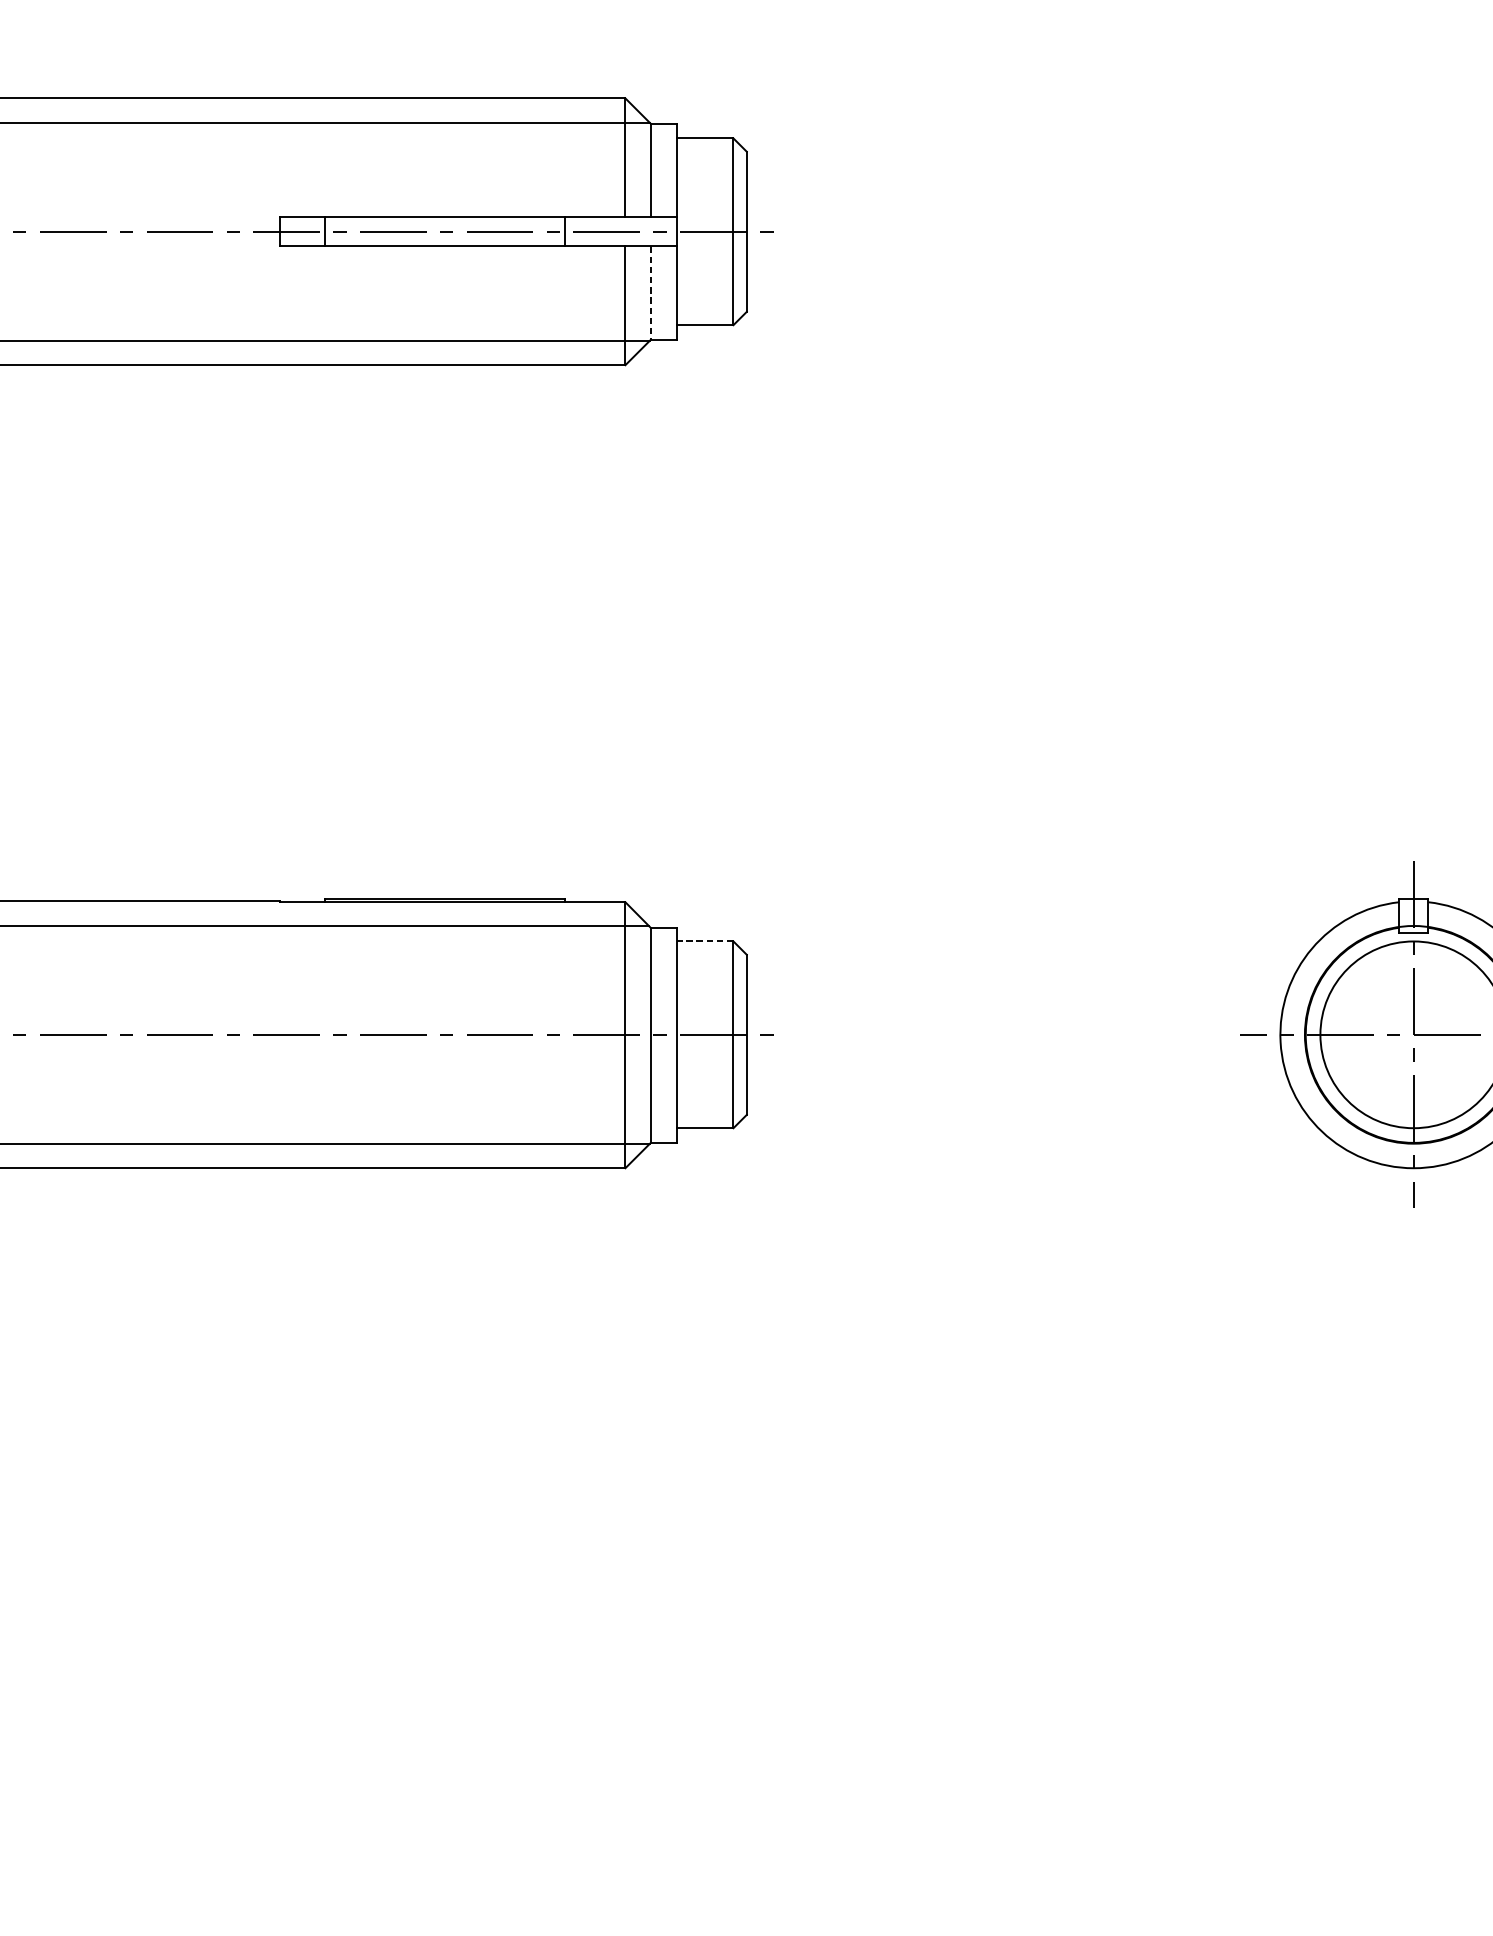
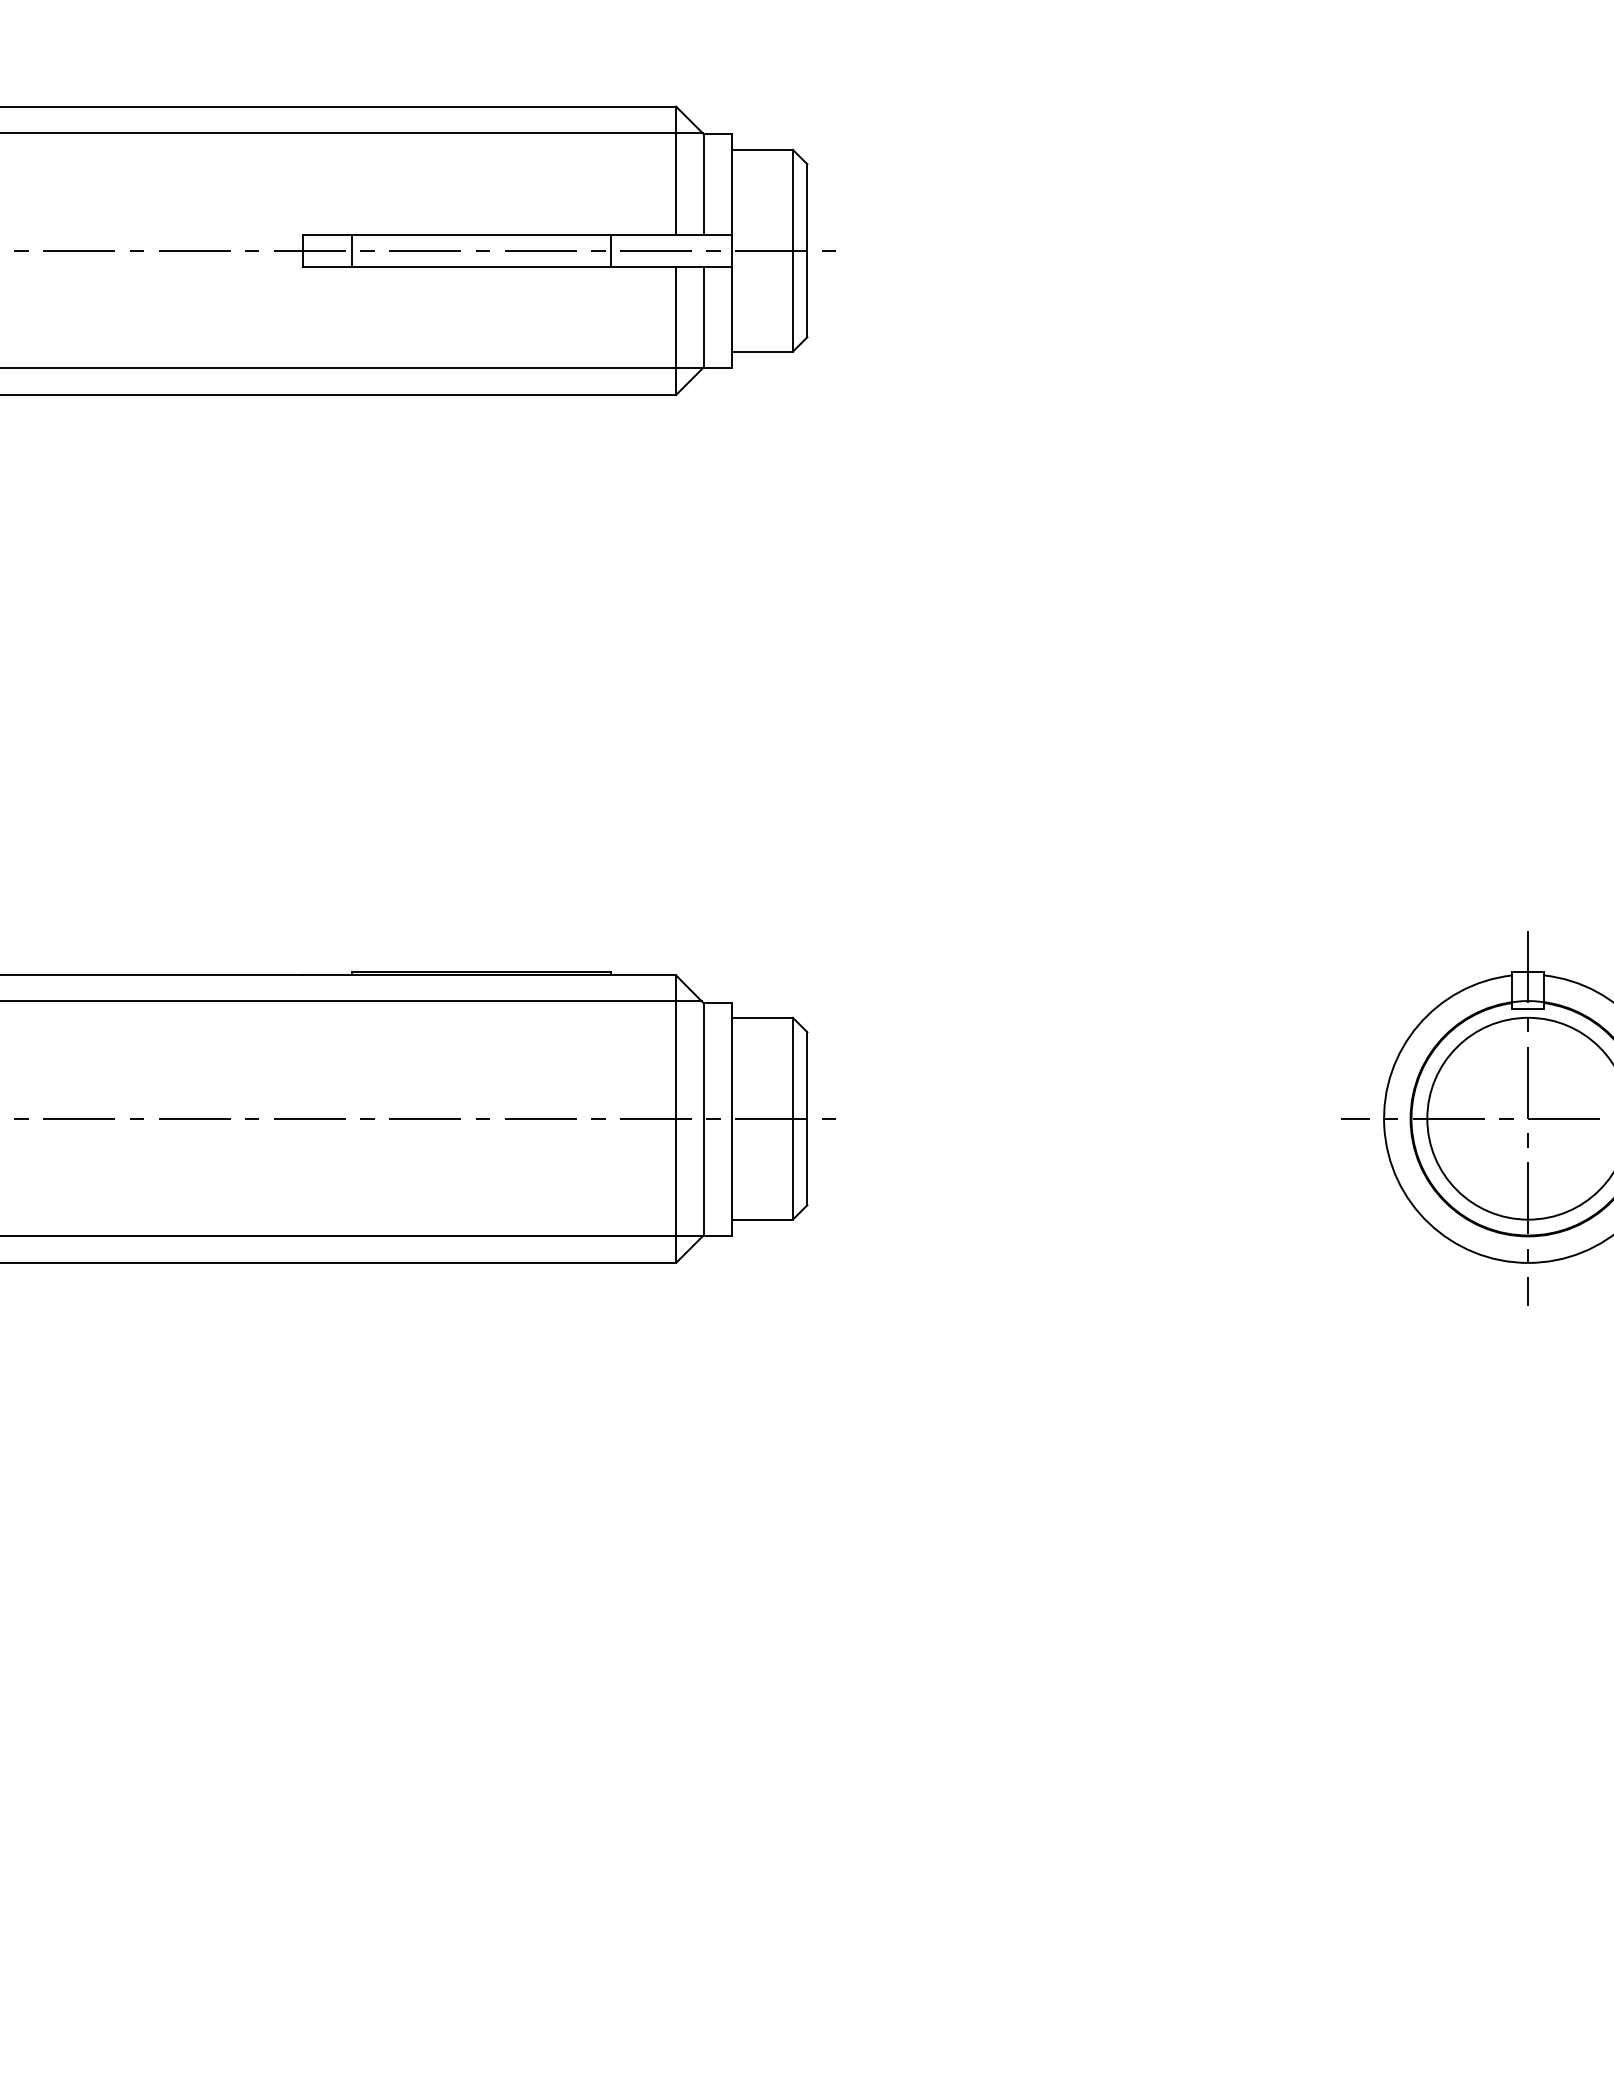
line: (650, 293) -> (703, 317), dashed -> solid
line: (705, 941) -> (762, 1017), dashed -> solid

